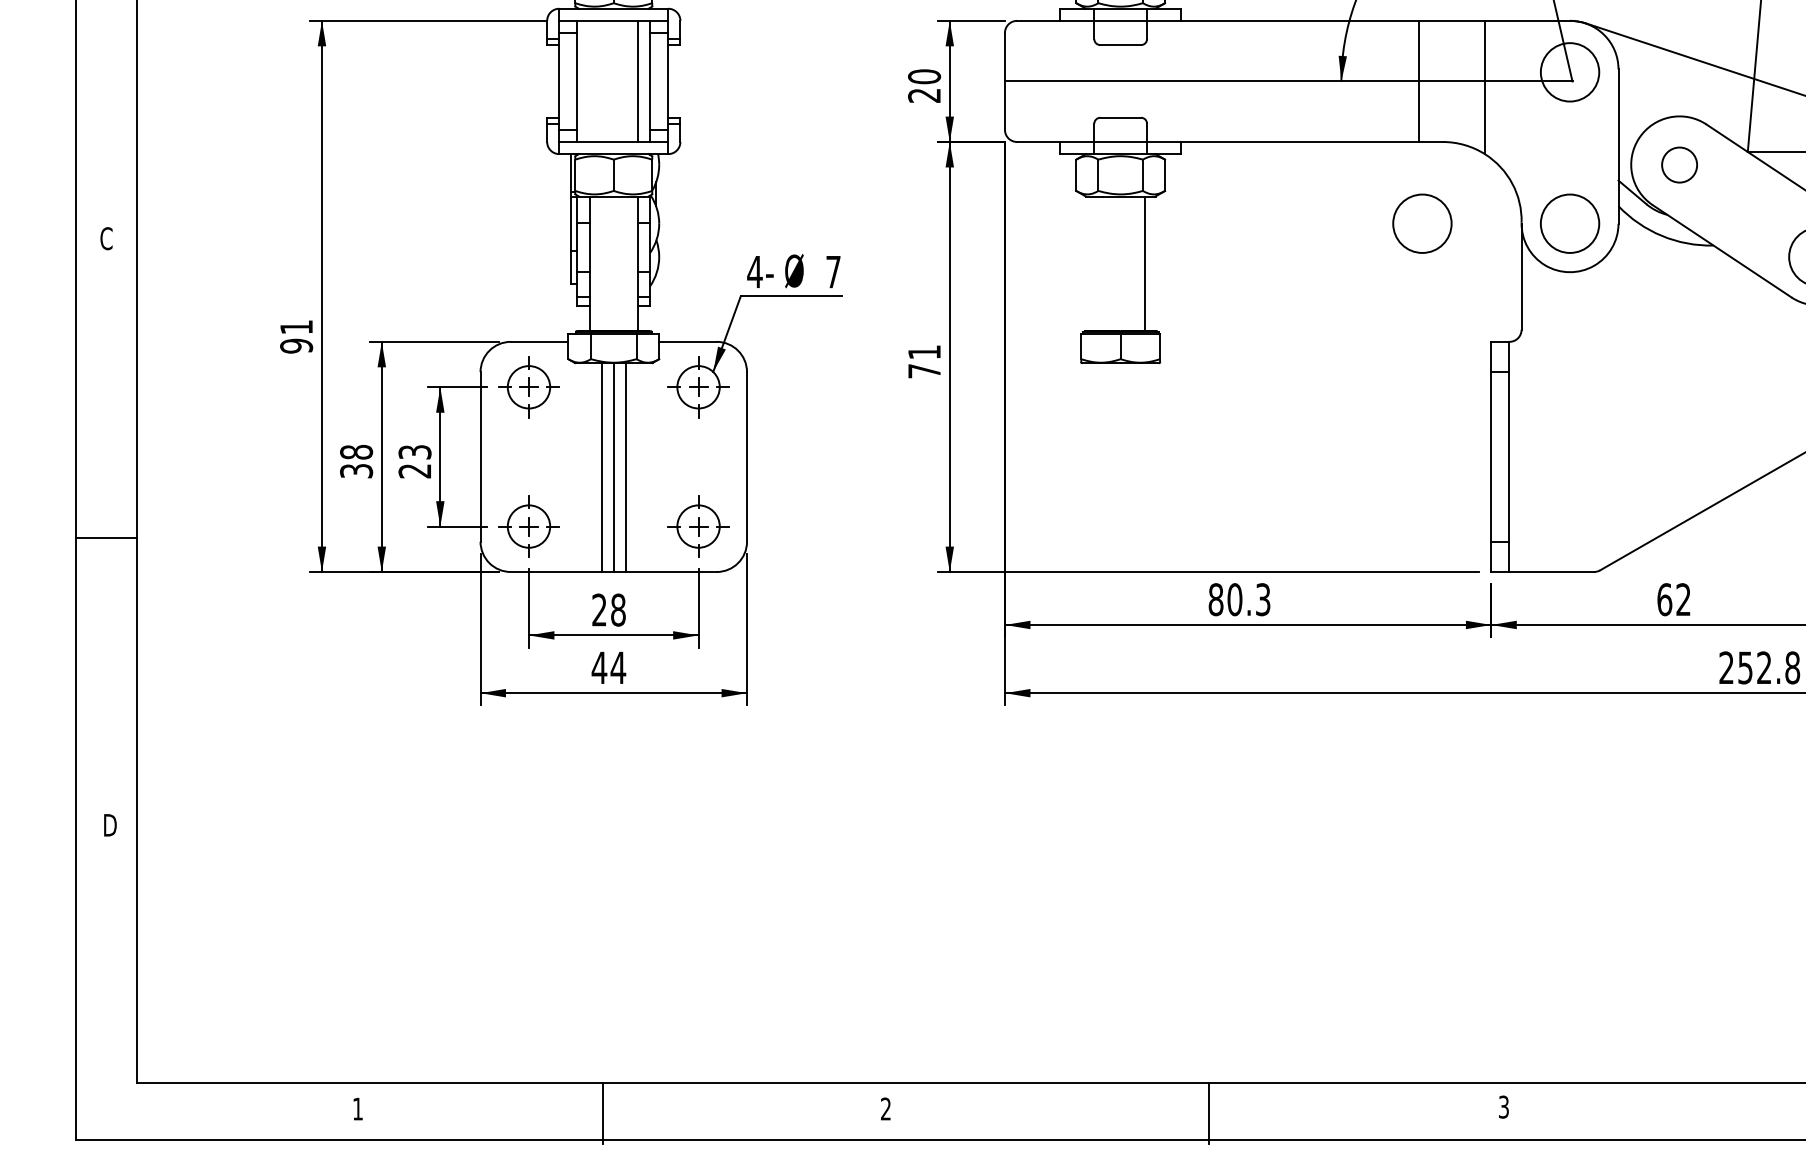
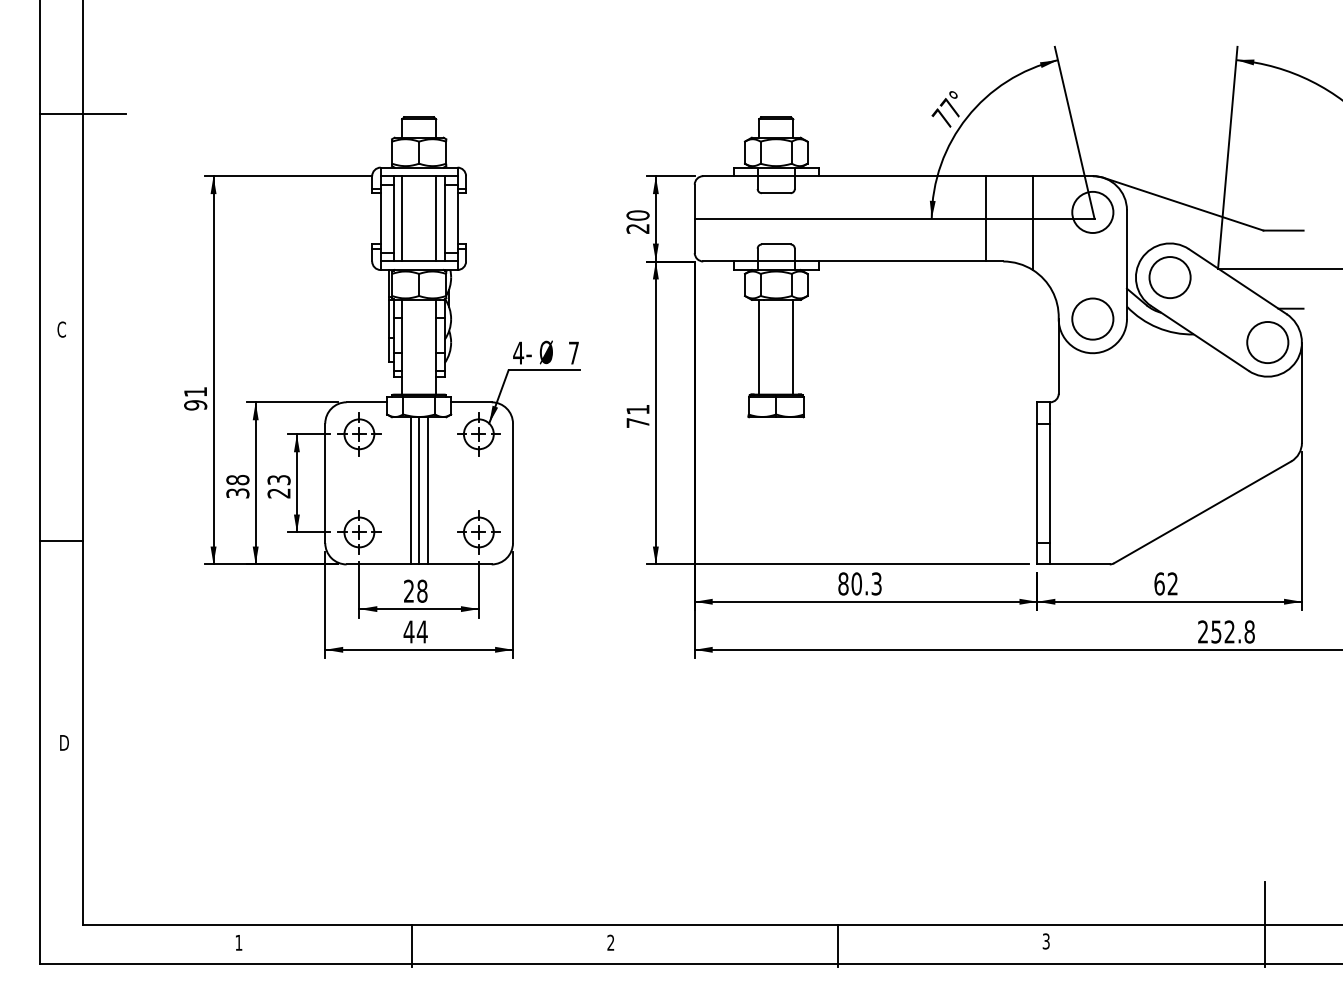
line: (590, 80) -> (402, 218), added
circle: (1678, 164) -> (1169, 277), size x1.67
circle: (1421, 222) -> (988, 318), removed
line: (1096, 262) -> (759, 346), added

